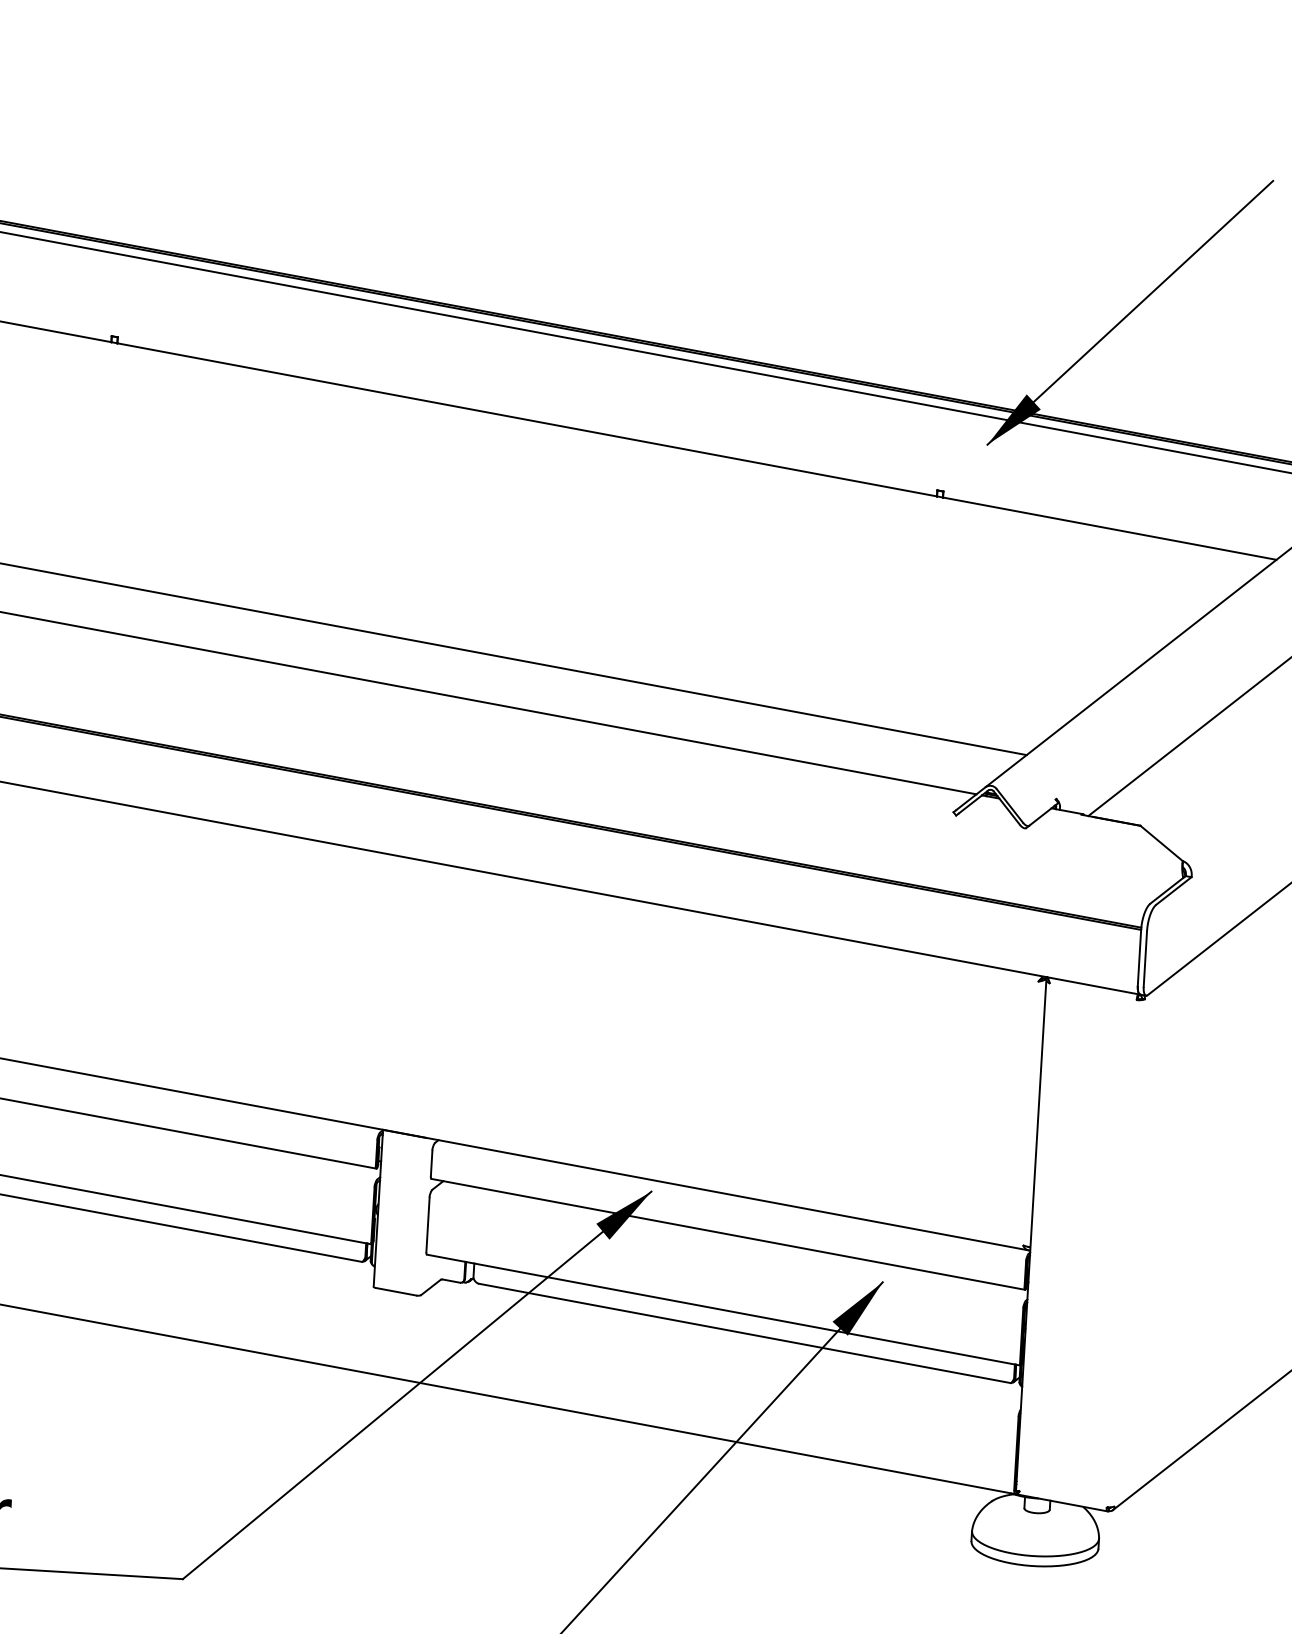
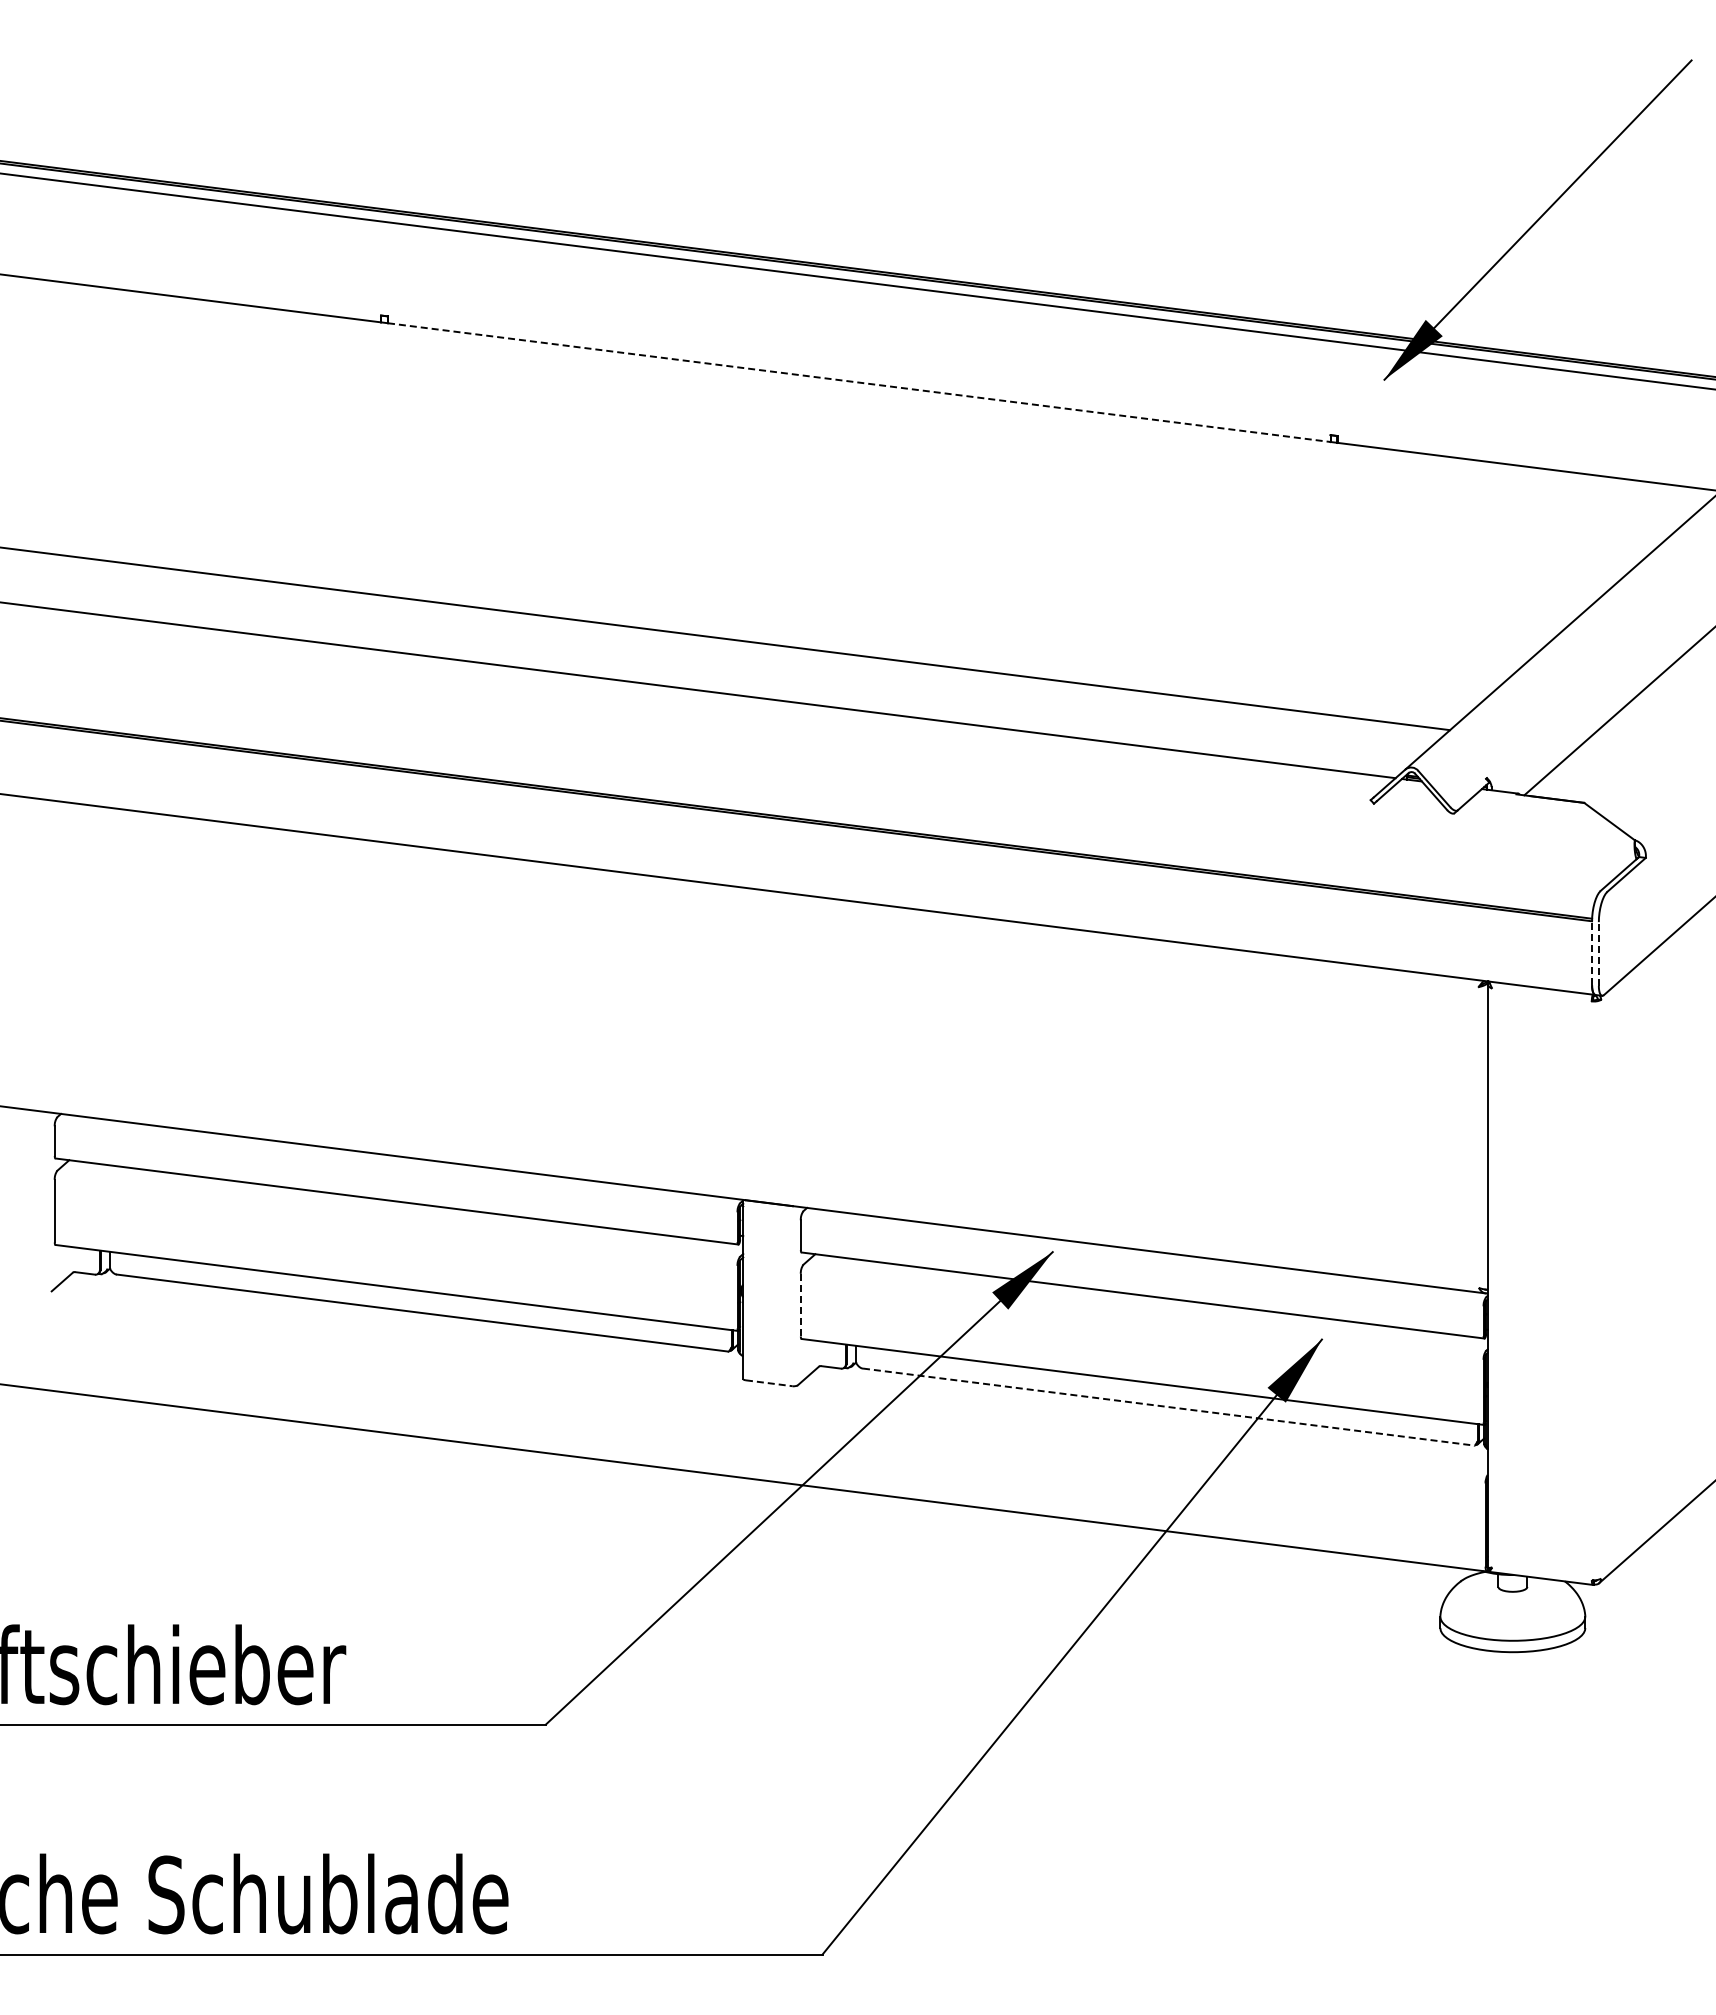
line: (527, 419) -> (859, 382), solid -> dashed
line: (1139, 958) -> (1592, 953), solid -> dashed
line: (1145, 959) -> (1598, 954), solid -> dashed
line: (427, 1224) -> (800, 1304), solid -> dashed
line: (396, 1292) -> (769, 1383), solid -> dashed
line: (745, 1333) -> (1169, 1407), solid -> dashed

